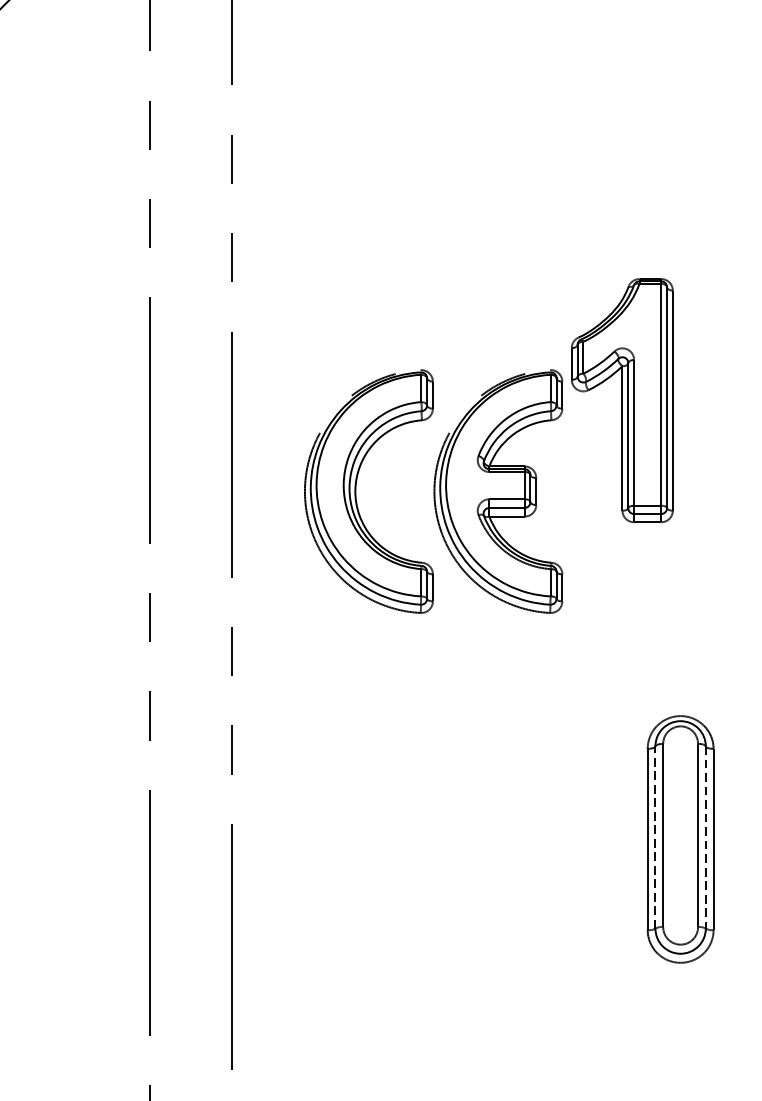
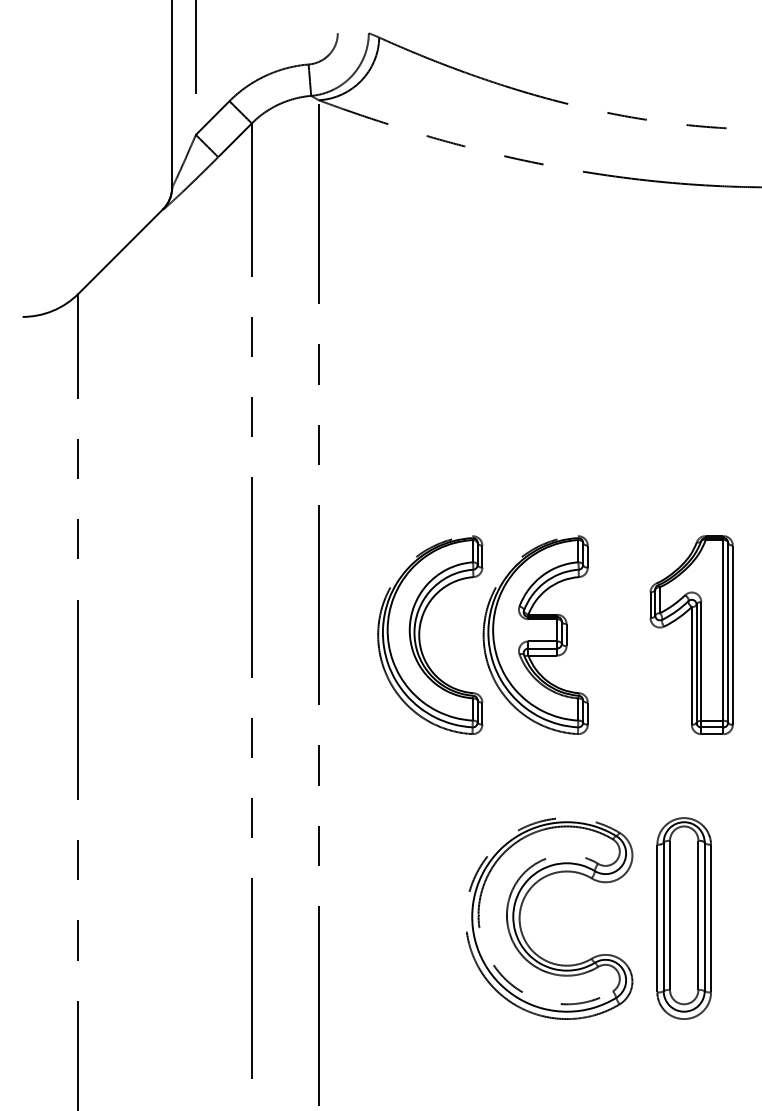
part: (622, 401) -> (691, 635), moved
part: (480, 830) -> (521, 911), added
line: (655, 836) -> (663, 916), dashed -> solid
line: (705, 838) -> (704, 917), dashed -> solid

